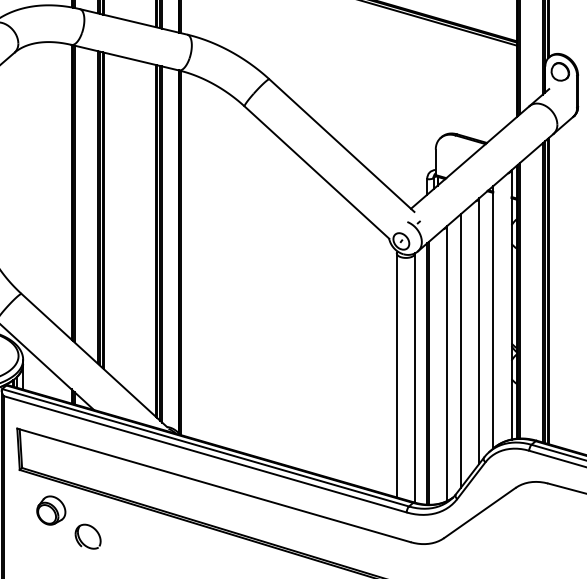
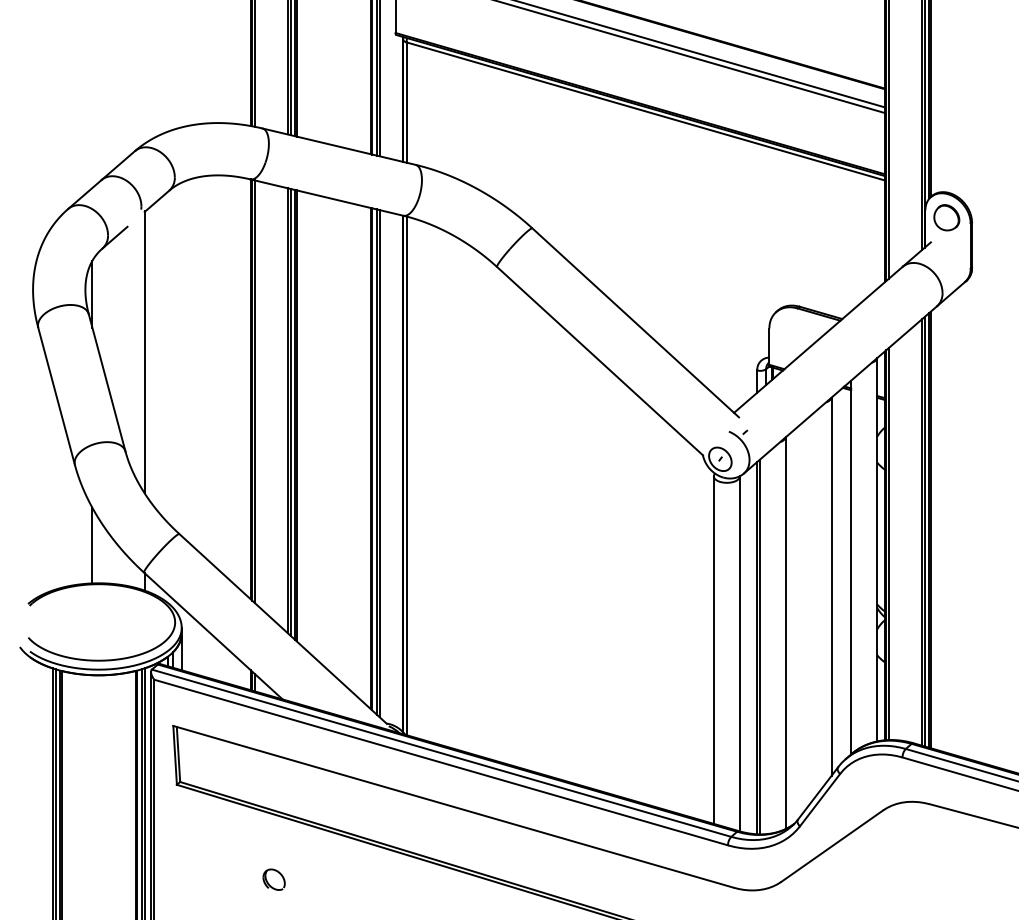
line: (461, 350) -> (805, 614), removed
part: (51, 510) -> (221, 842), removed
part: (87, 536) -> (273, 879), size x0.6

